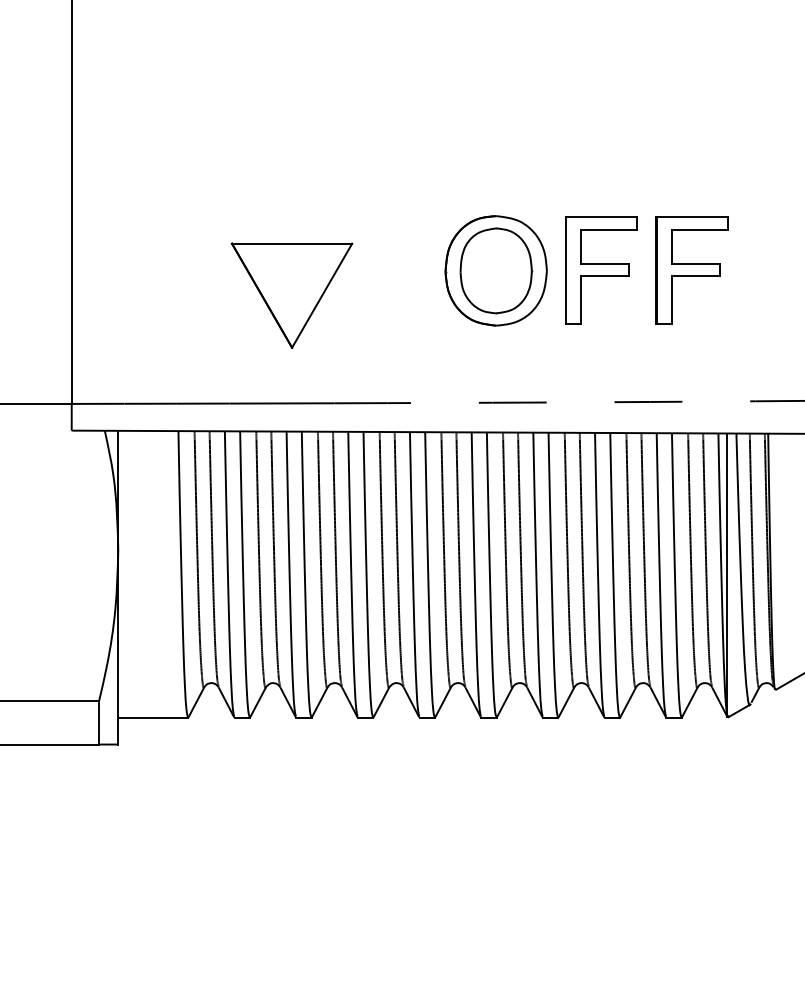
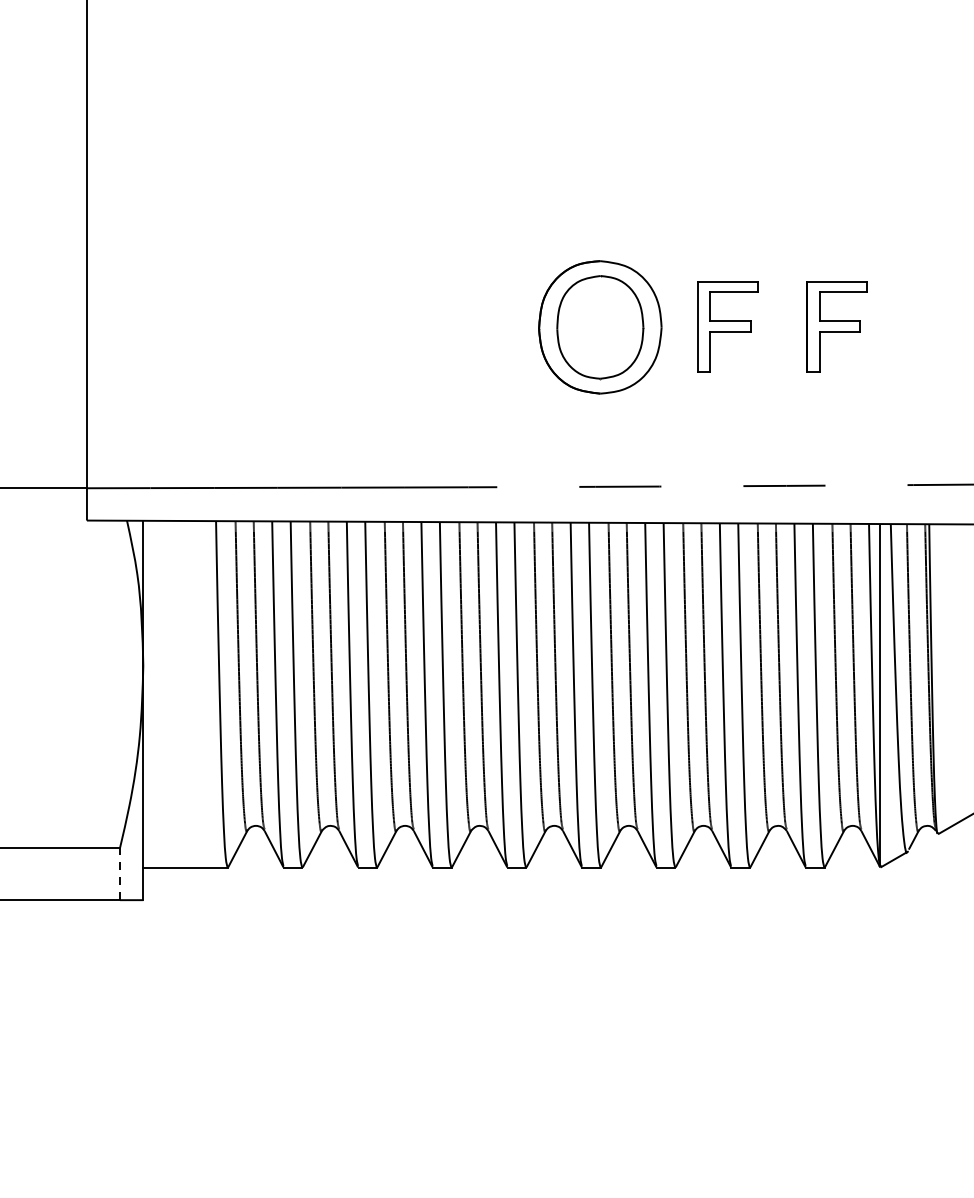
part: (601, 270) -> (727, 326), size x0.7
part: (691, 270) -> (836, 326), size x0.7
part: (291, 295) -> (352, 357), removed
line: (99, 722) -> (120, 873), solid -> dashed

